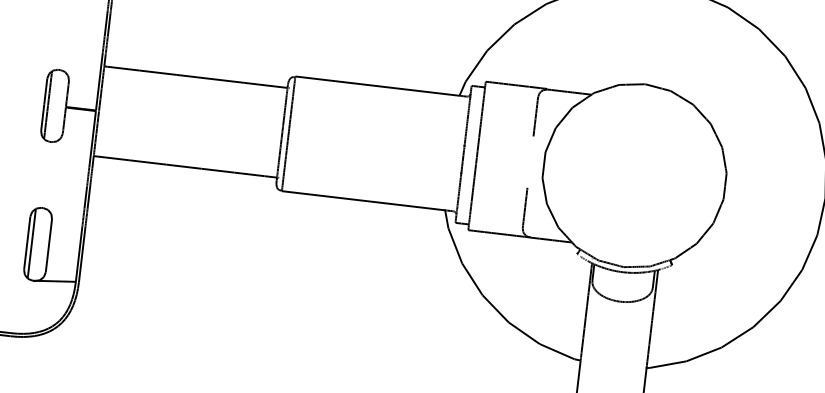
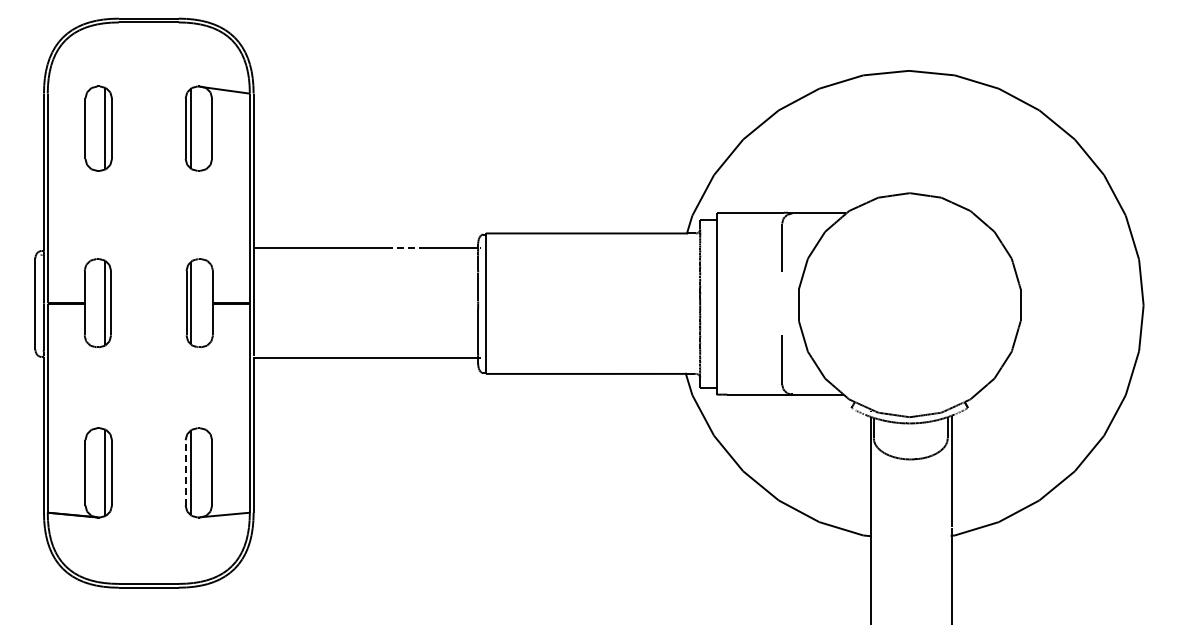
line: (228, 81) -> (405, 248), solid -> dashed
line: (27, 242) -> (185, 472), solid -> dashed

